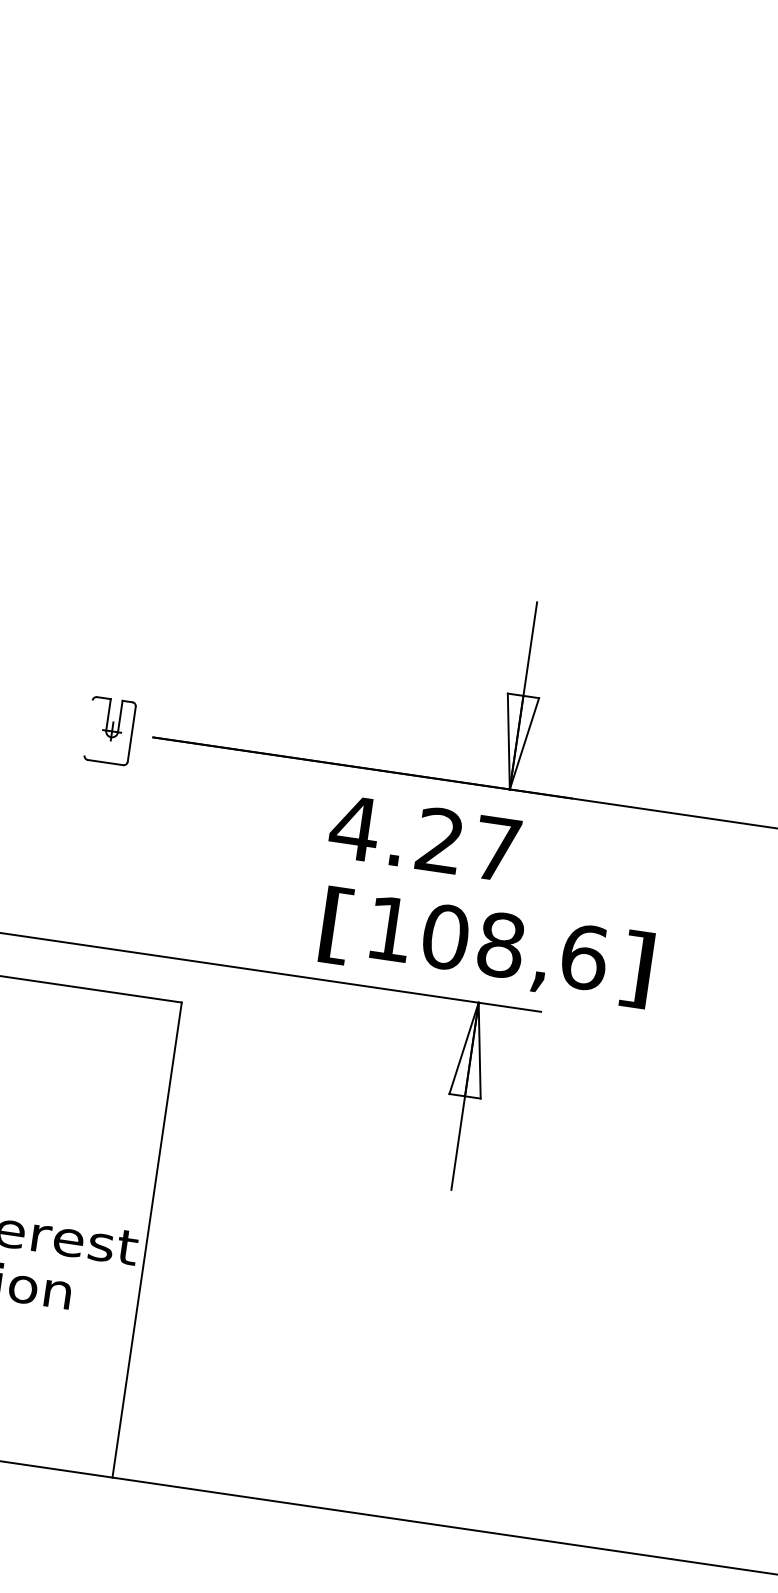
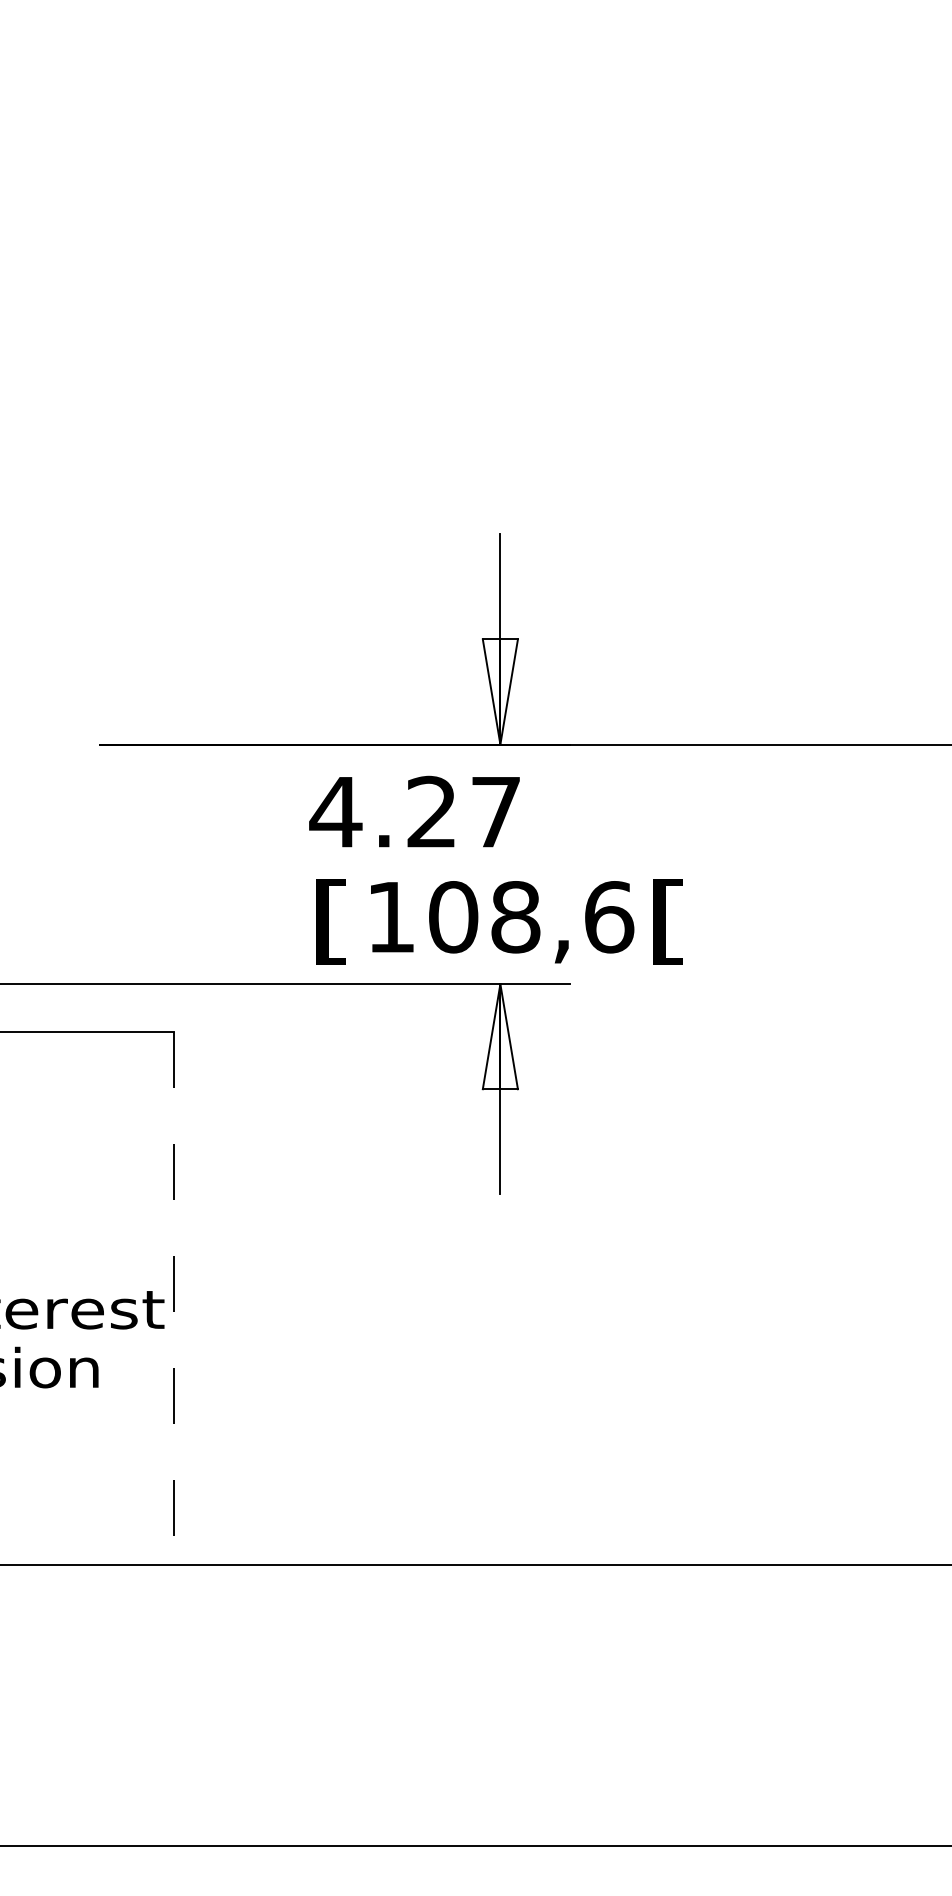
part: (110, 731) -> (51, 744), removed
text: (636, 968) -> (668, 921), ] -> [
line: (146, 1240) -> (173, 1298), solid -> dashed

